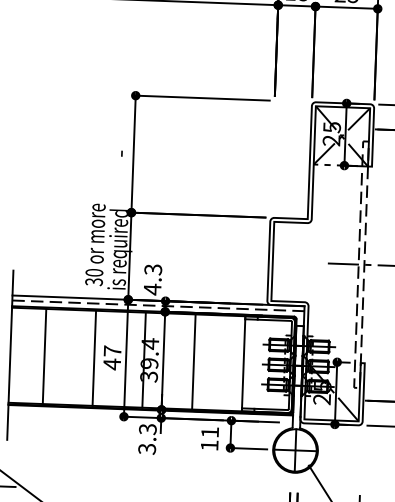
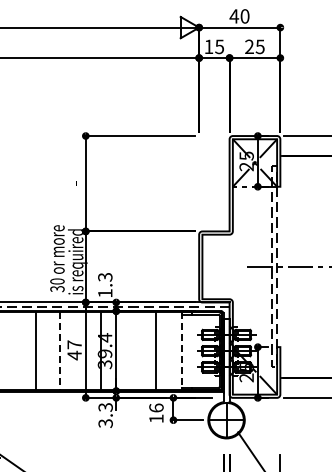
text: (152, 289) -> (105, 293), 4.3 -> 1.3
line: (44, 355) -> (36, 350), moved
line: (93, 358) -> (59, 351), solid -> dashed
line: (194, 361) -> (156, 350), moved
line: (243, 364) -> (181, 351), solid -> dashed
text: (210, 431) -> (156, 407), 11 -> 16

